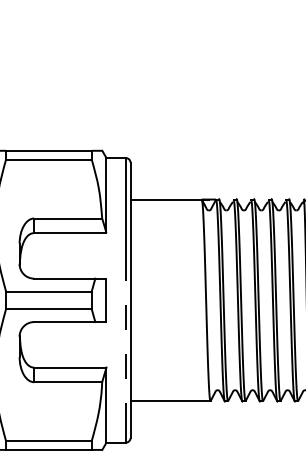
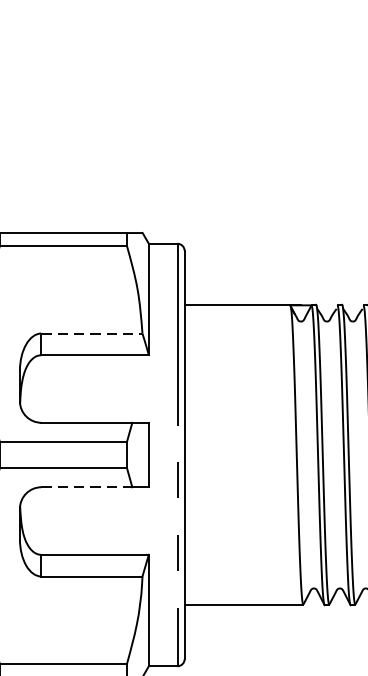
line: (68, 218) -> (92, 333), solid -> dashed
line: (64, 322) -> (86, 487), solid -> dashed

